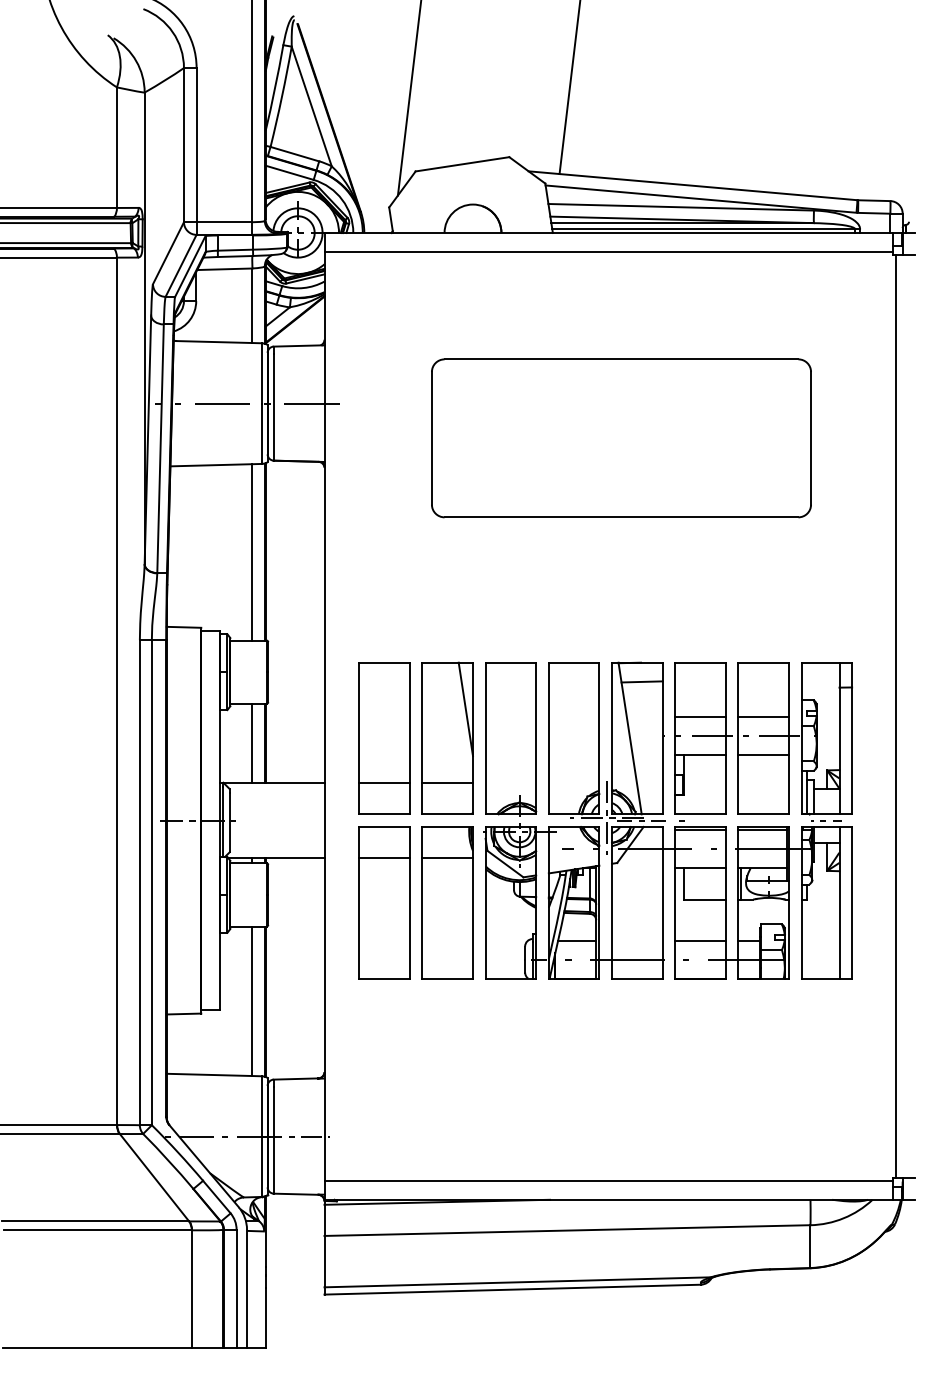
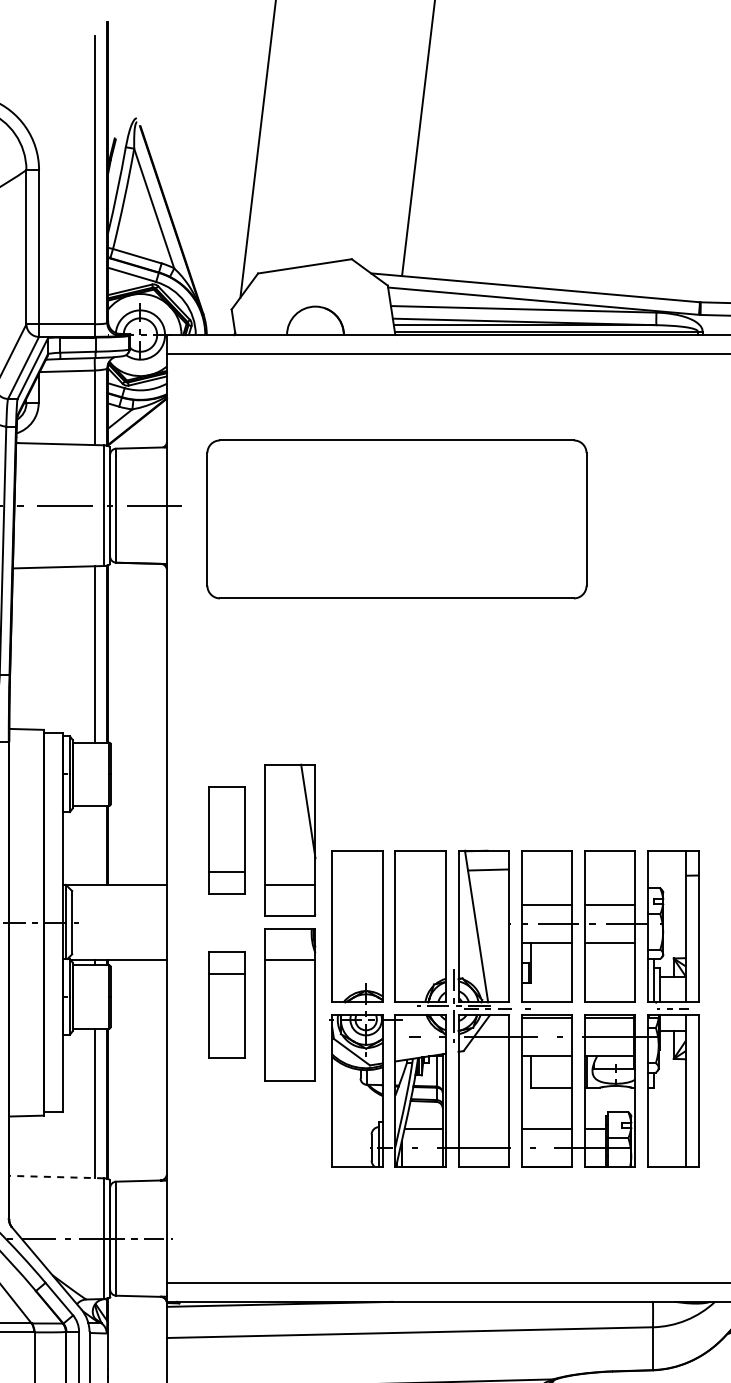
part: (621, 438) -> (396, 519), moved
part: (384, 738) -> (226, 840), size x0.7
line: (252, 743) -> (94, 845), removed
part: (667, 820) -> (513, 1008), moved
part: (384, 902) -> (226, 1004), size x0.7
line: (213, 1075) -> (55, 1177), solid -> dashed

